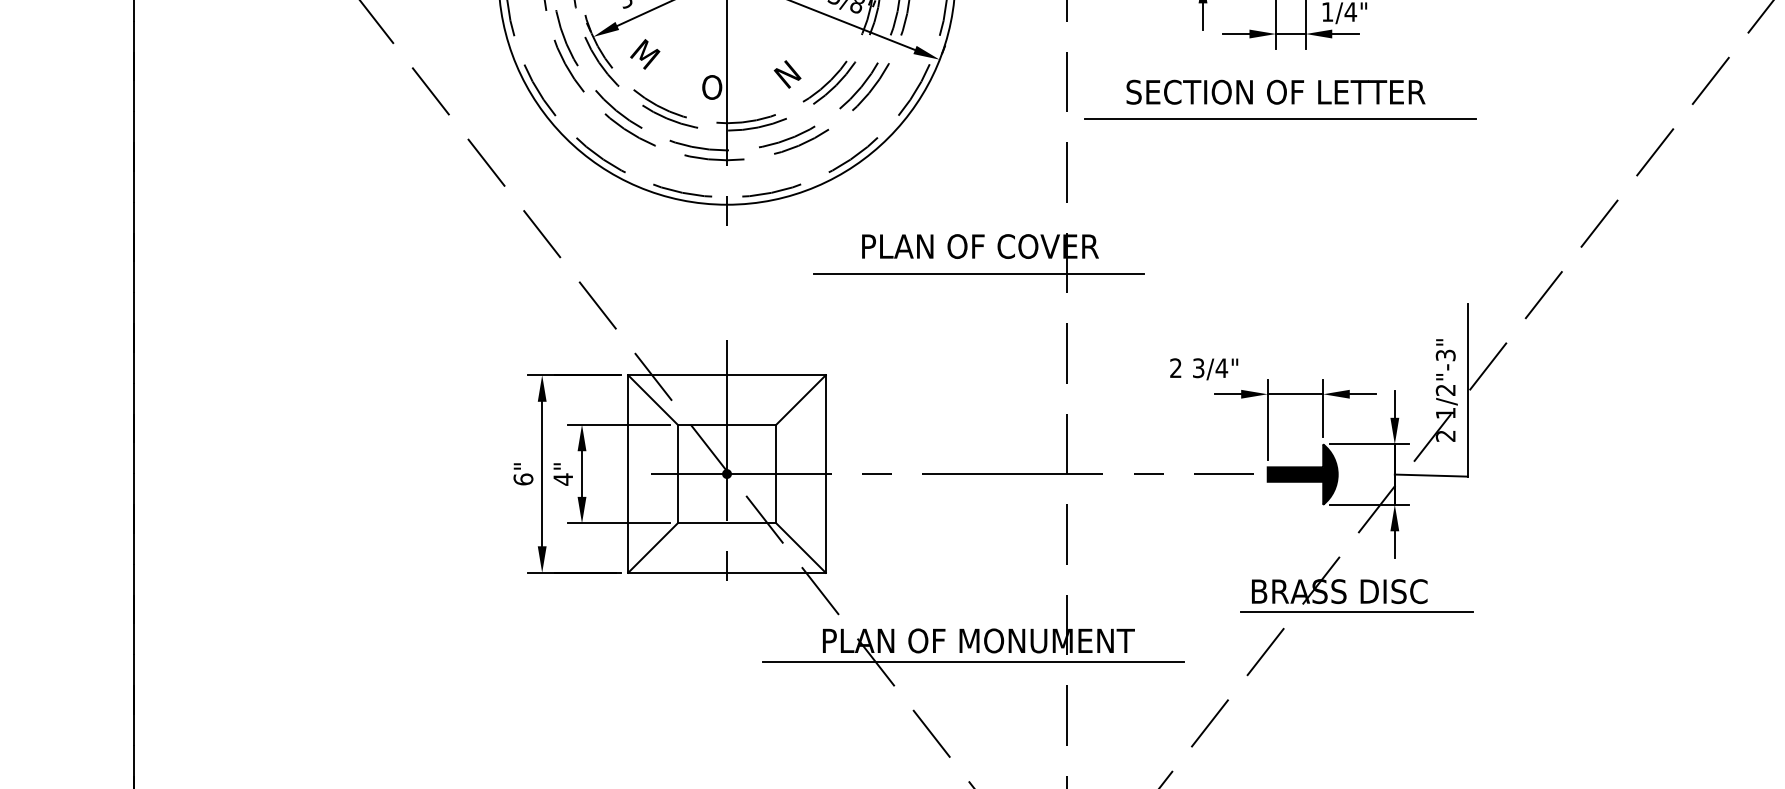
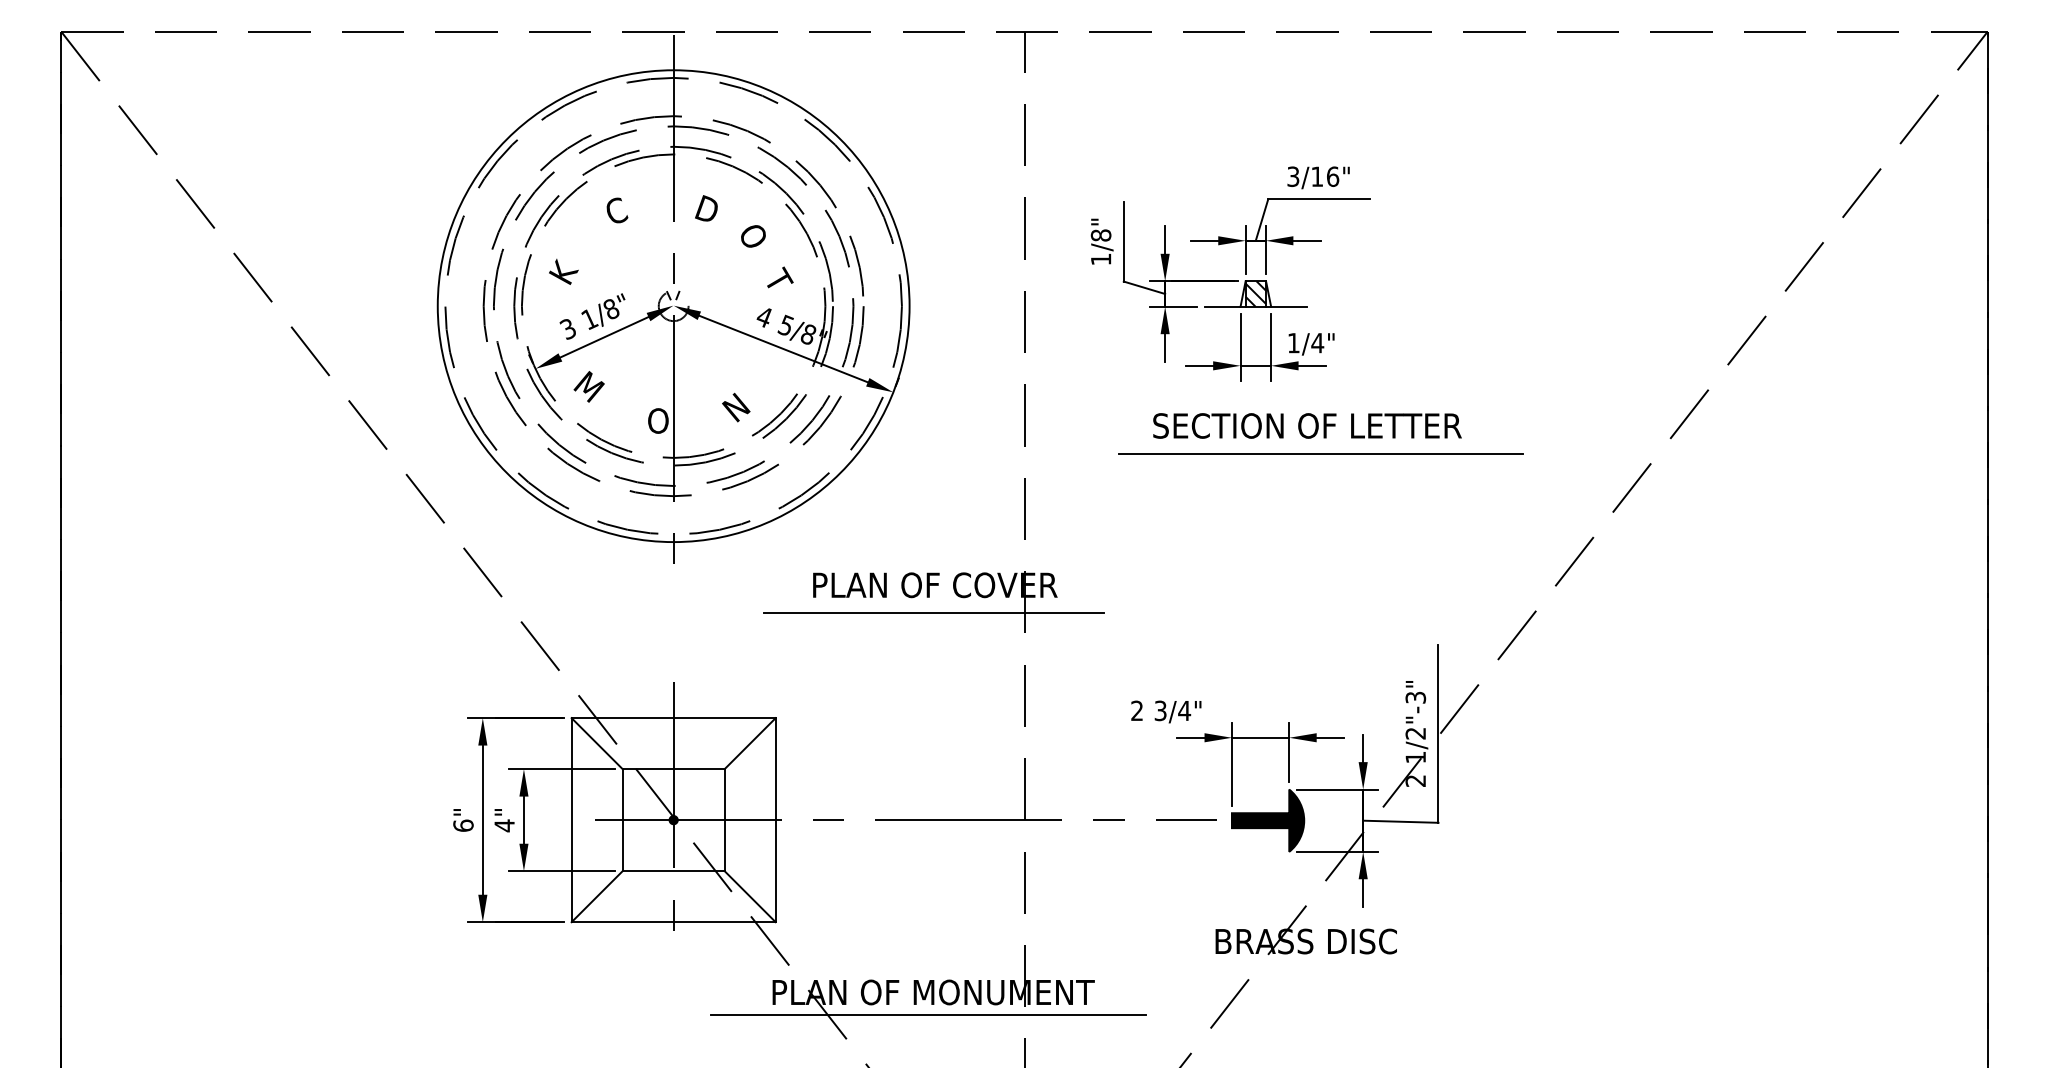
text: (1275, 91) -> (1307, 425), moved
line: (1279, 118) -> (1320, 453), moved
line: (1356, 611) -> (1323, 962), removed

